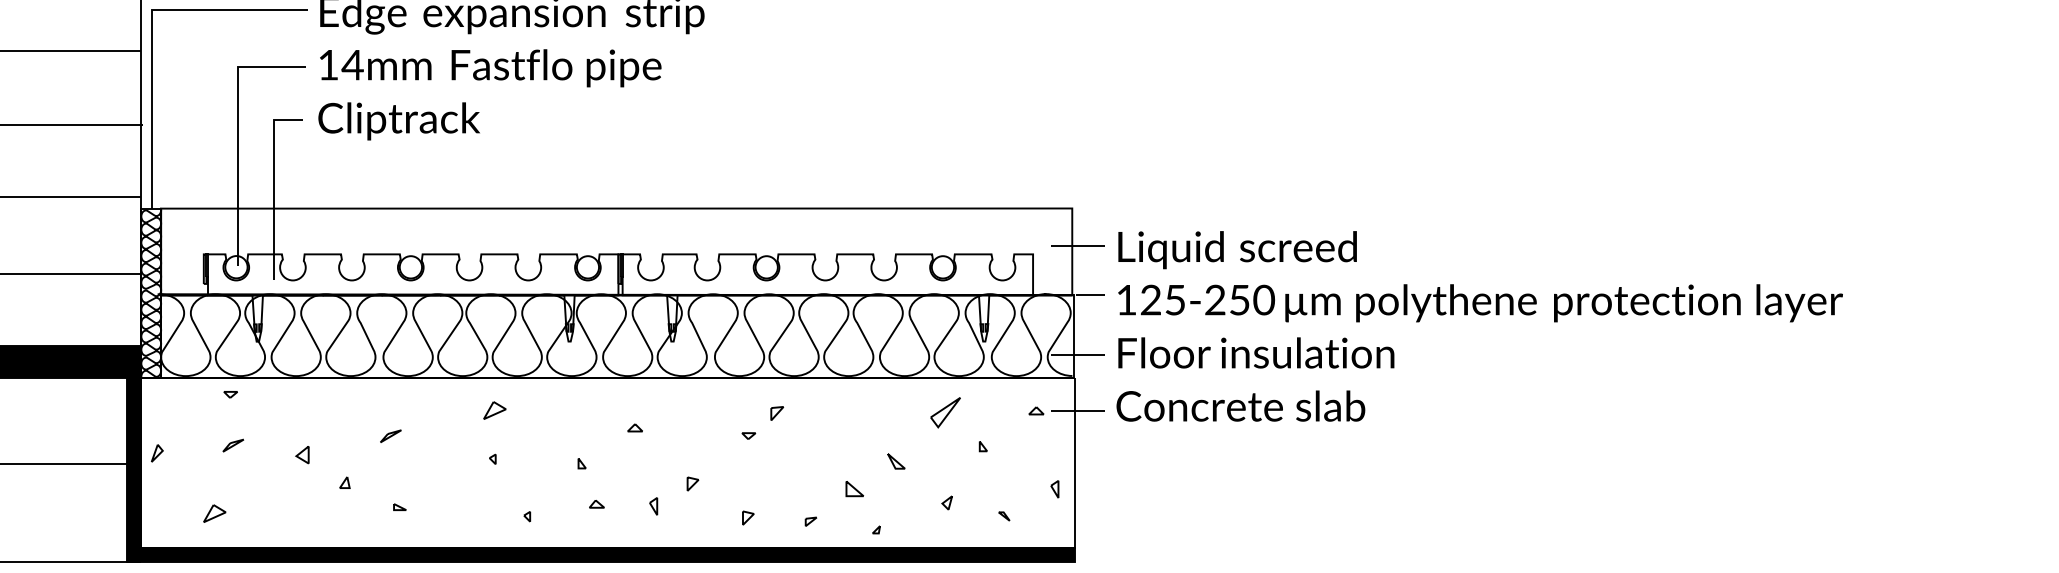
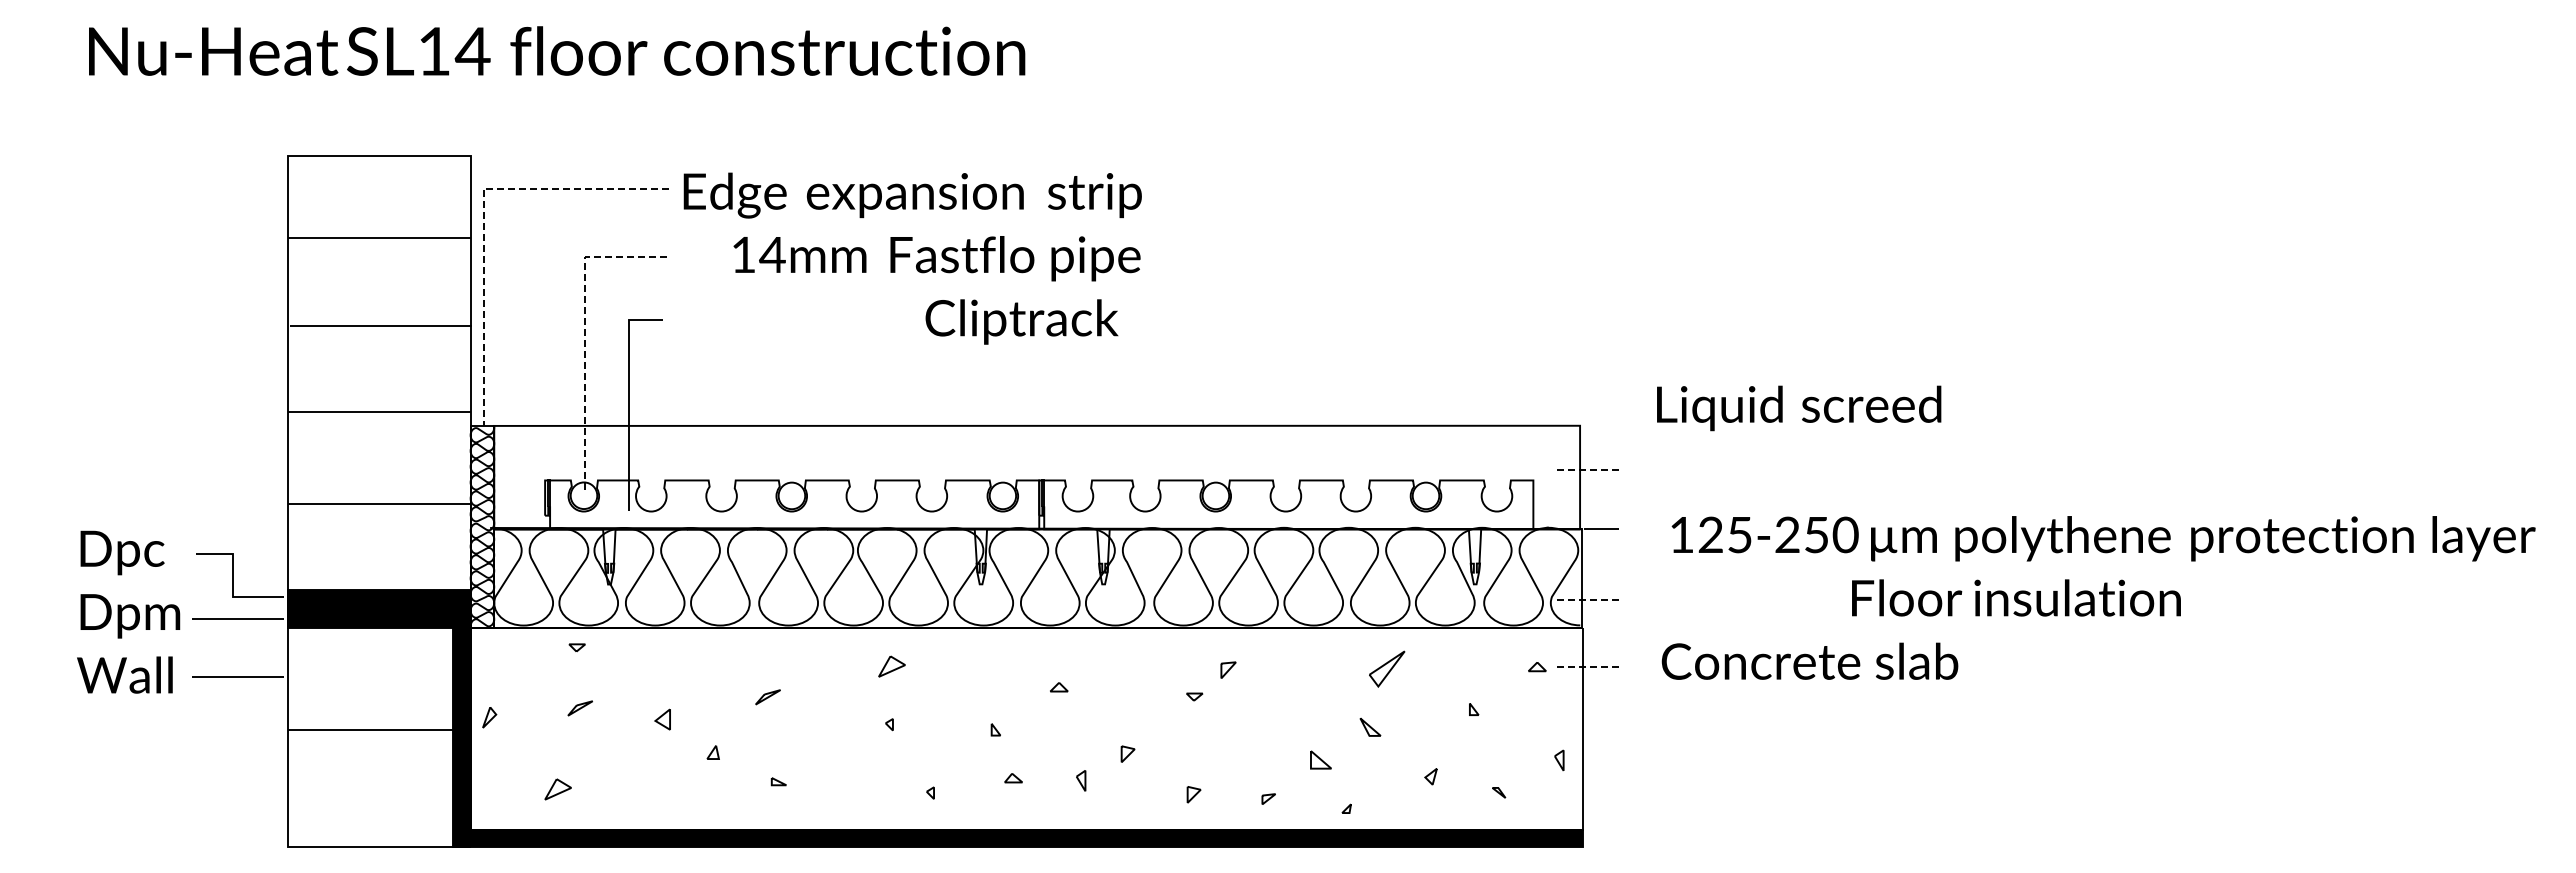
line: (152, 31) -> (483, 214), solid -> dashed
text: (490, 68) -> (936, 258), moved
text: (398, 120) -> (1021, 321), moved
line: (237, 131) -> (585, 334), solid -> dashed
line: (1077, 246) -> (1586, 470), solid -> dashed
text: (1237, 250) -> (1799, 408), moved
text: (1480, 303) -> (2103, 538), moved
text: (1256, 352) -> (2016, 597), moved
line: (1077, 354) -> (1586, 599), solid -> dashed
text: (1240, 405) -> (1809, 660), moved
line: (1077, 410) -> (1586, 666), solid -> dashed
part: (945, 412) -> (1387, 668), moved

